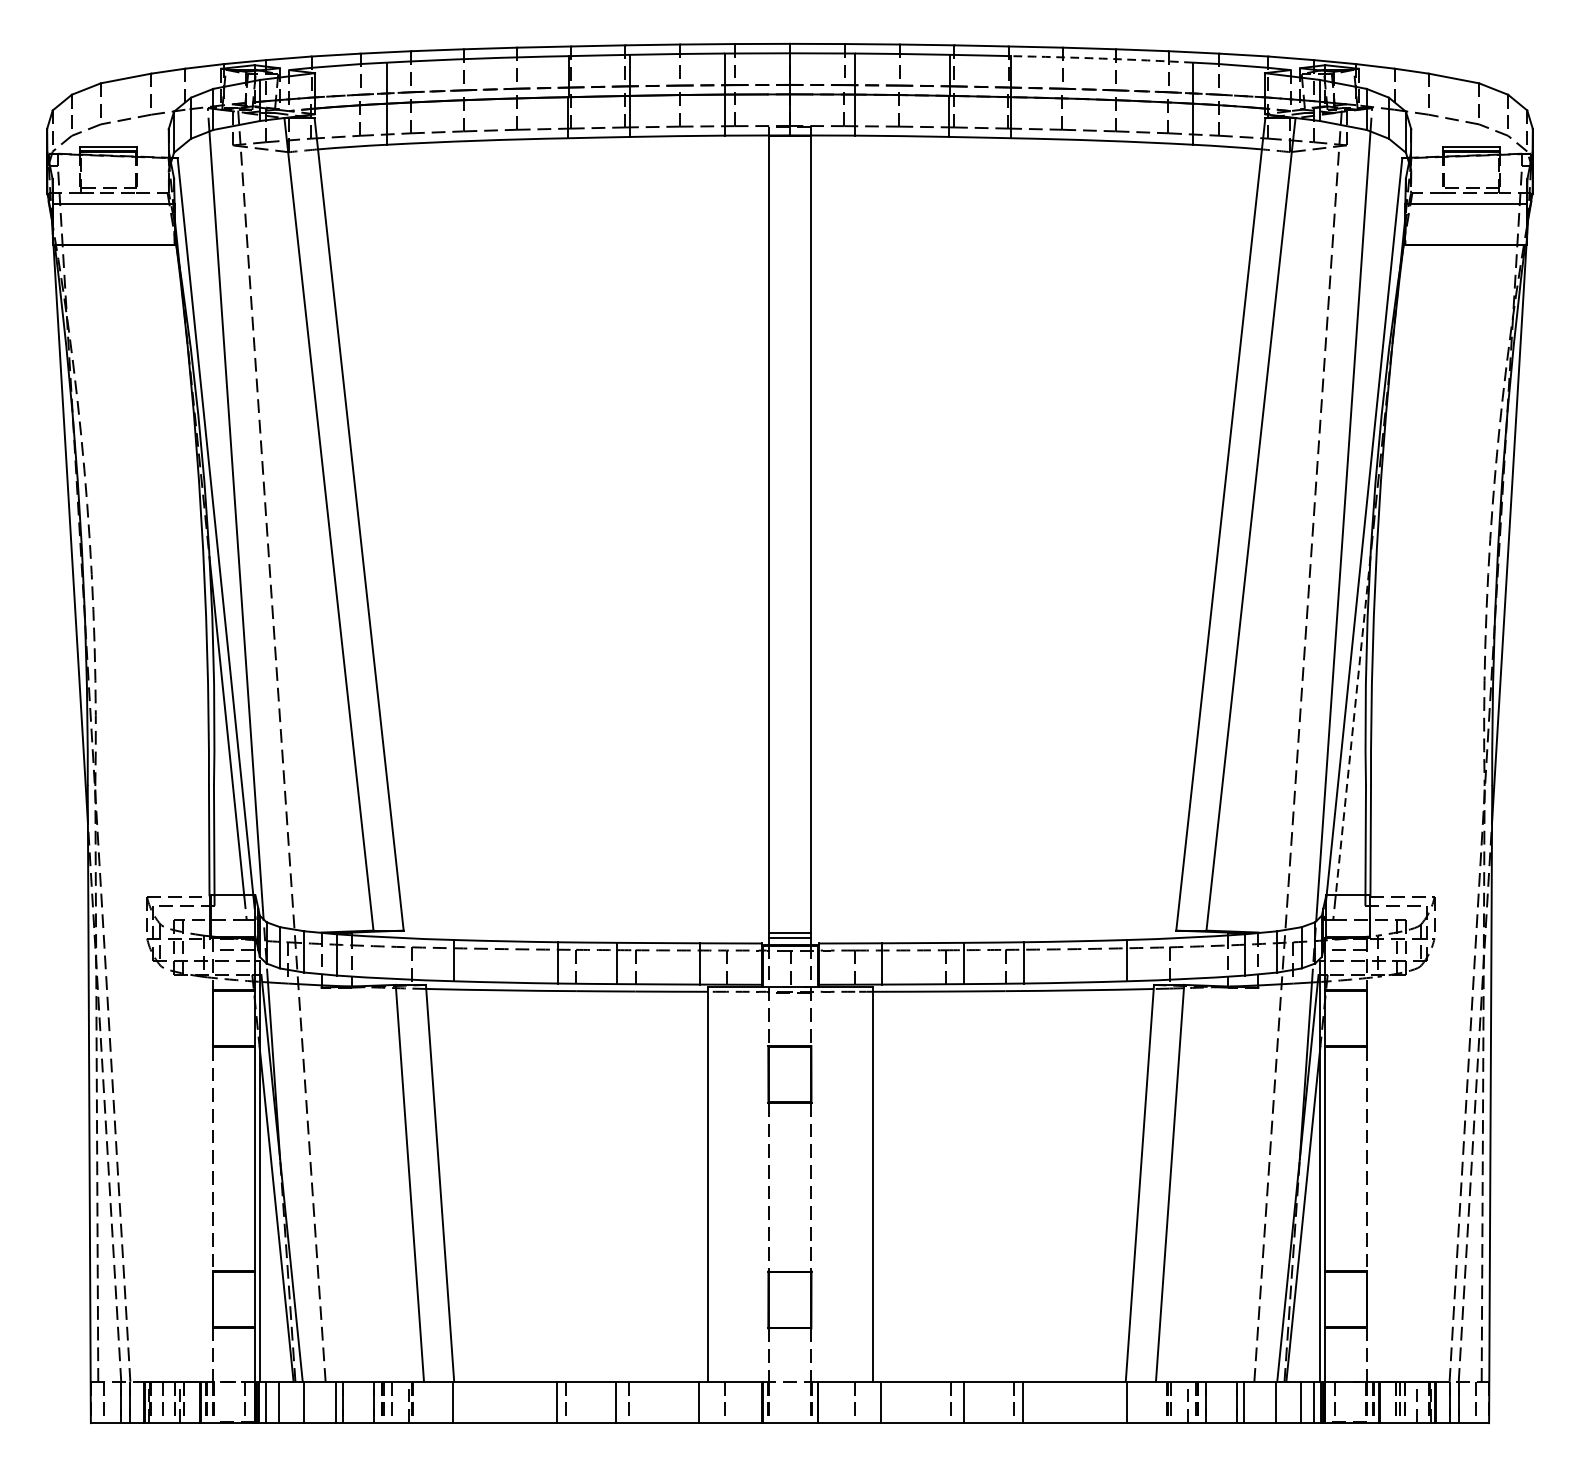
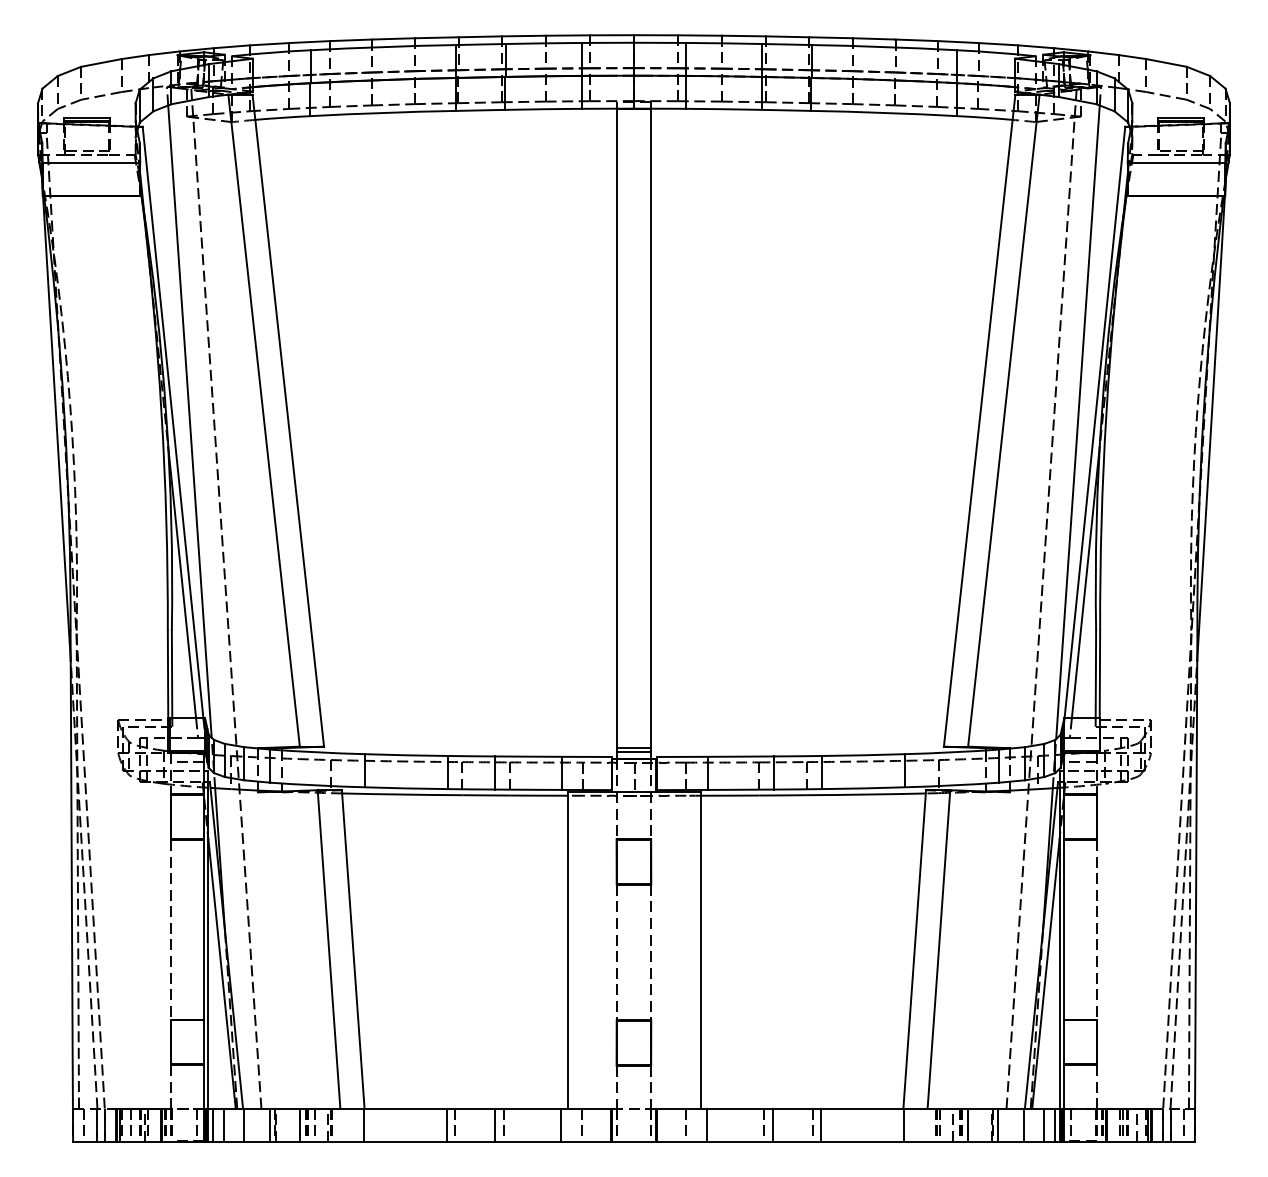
arc: (1102, 59) -> (884, 47), dashed -> solid
line: (1352, 727) -> (1085, 583), dashed -> solid

